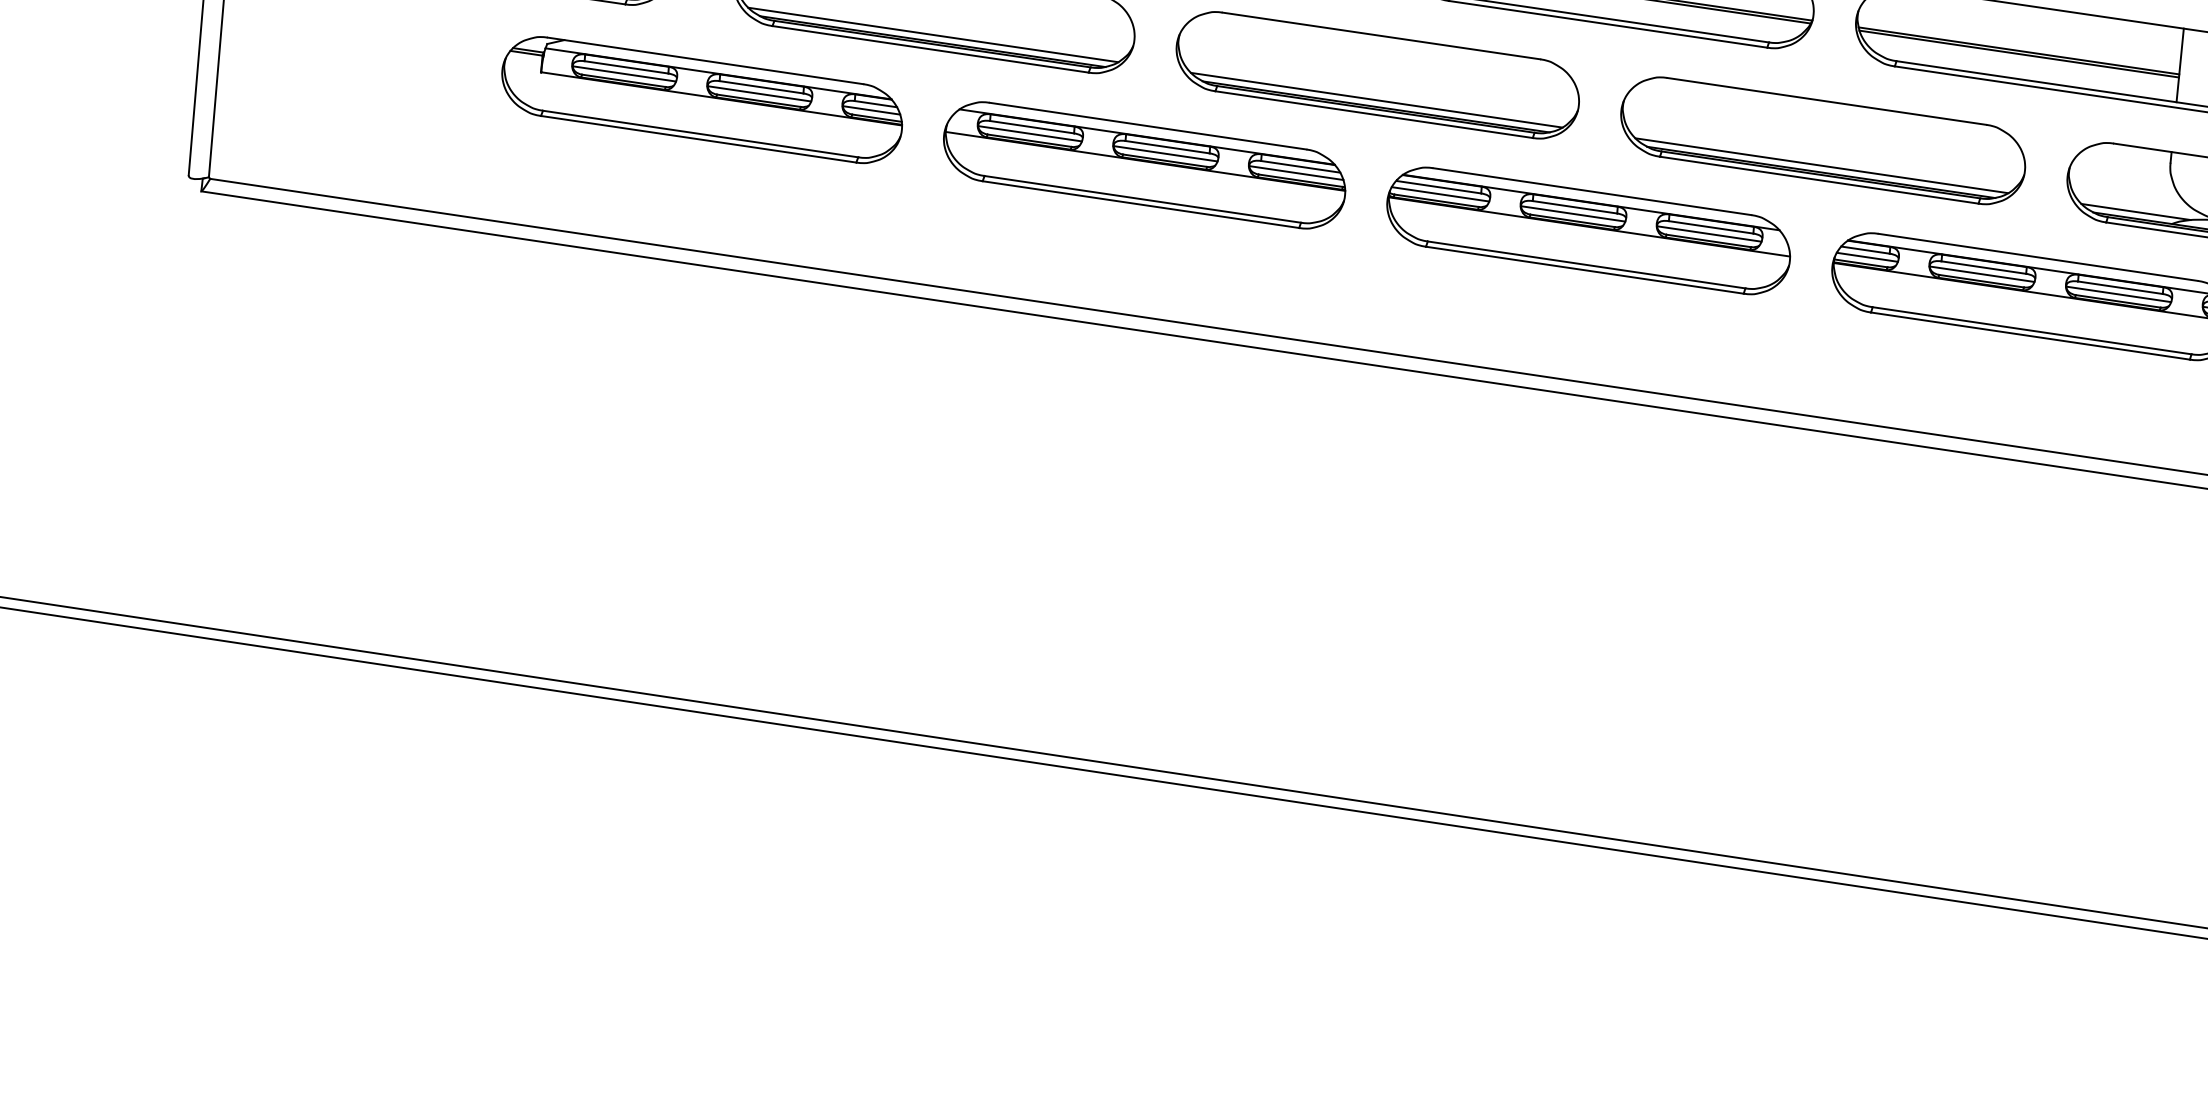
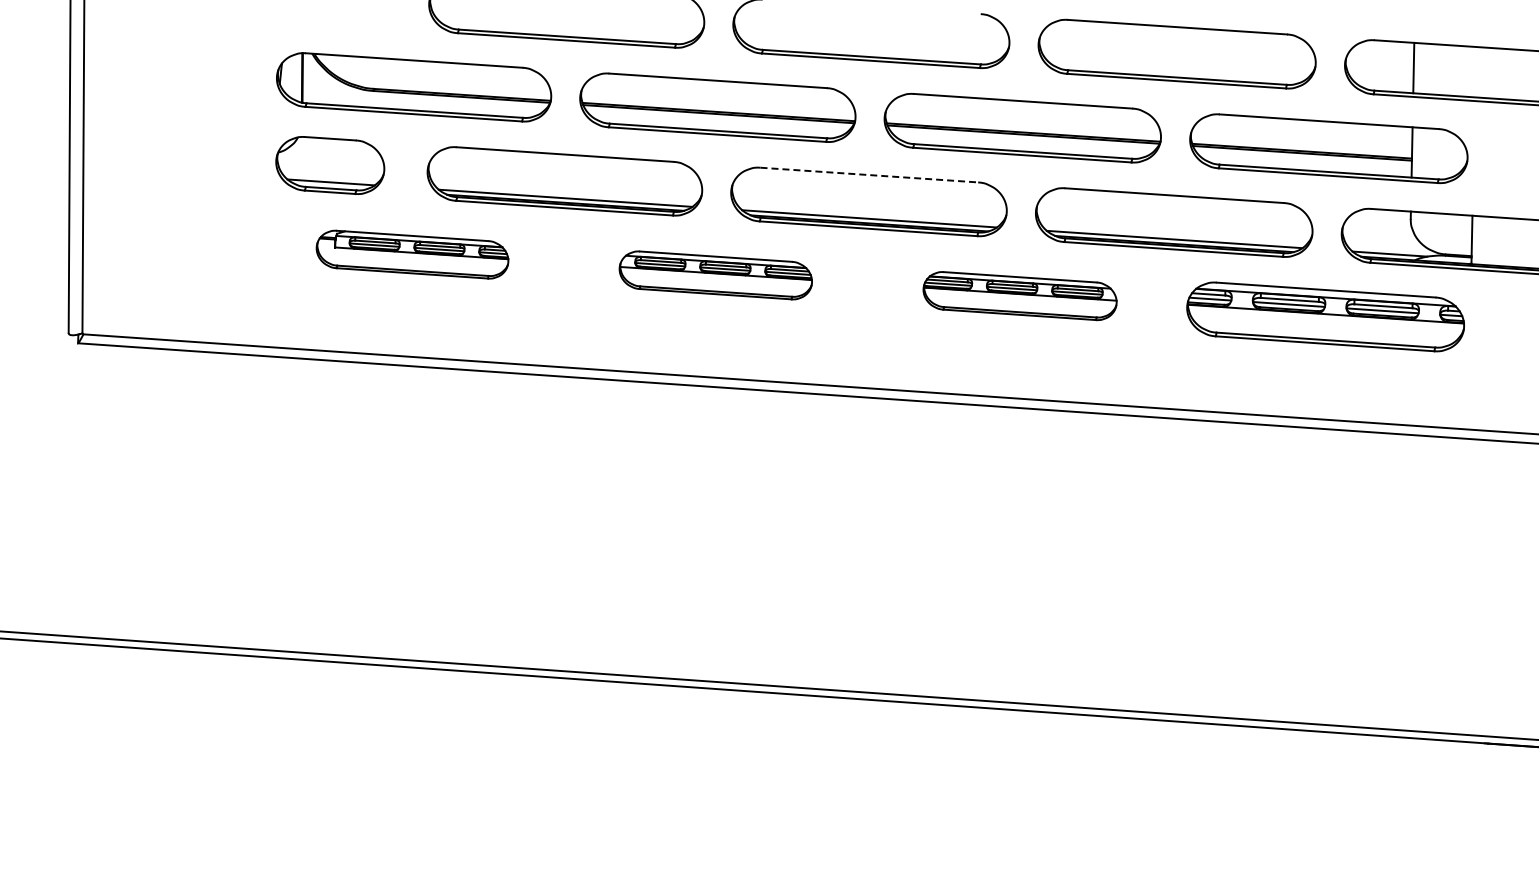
line: (1381, 36) -> (869, 175), solid -> dashed
part: (702, 99) -> (412, 254), size x0.7
part: (1144, 165) -> (715, 275), size x0.7
part: (1587, 229) -> (1019, 295), size x0.7

